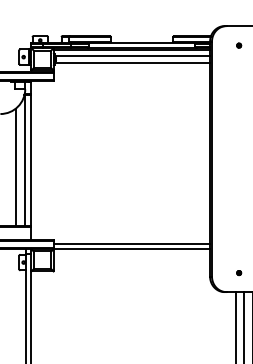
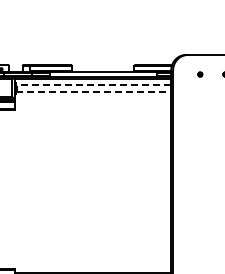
line: (132, 55) -> (93, 84), solid -> dashed
line: (132, 63) -> (93, 92), solid -> dashed

